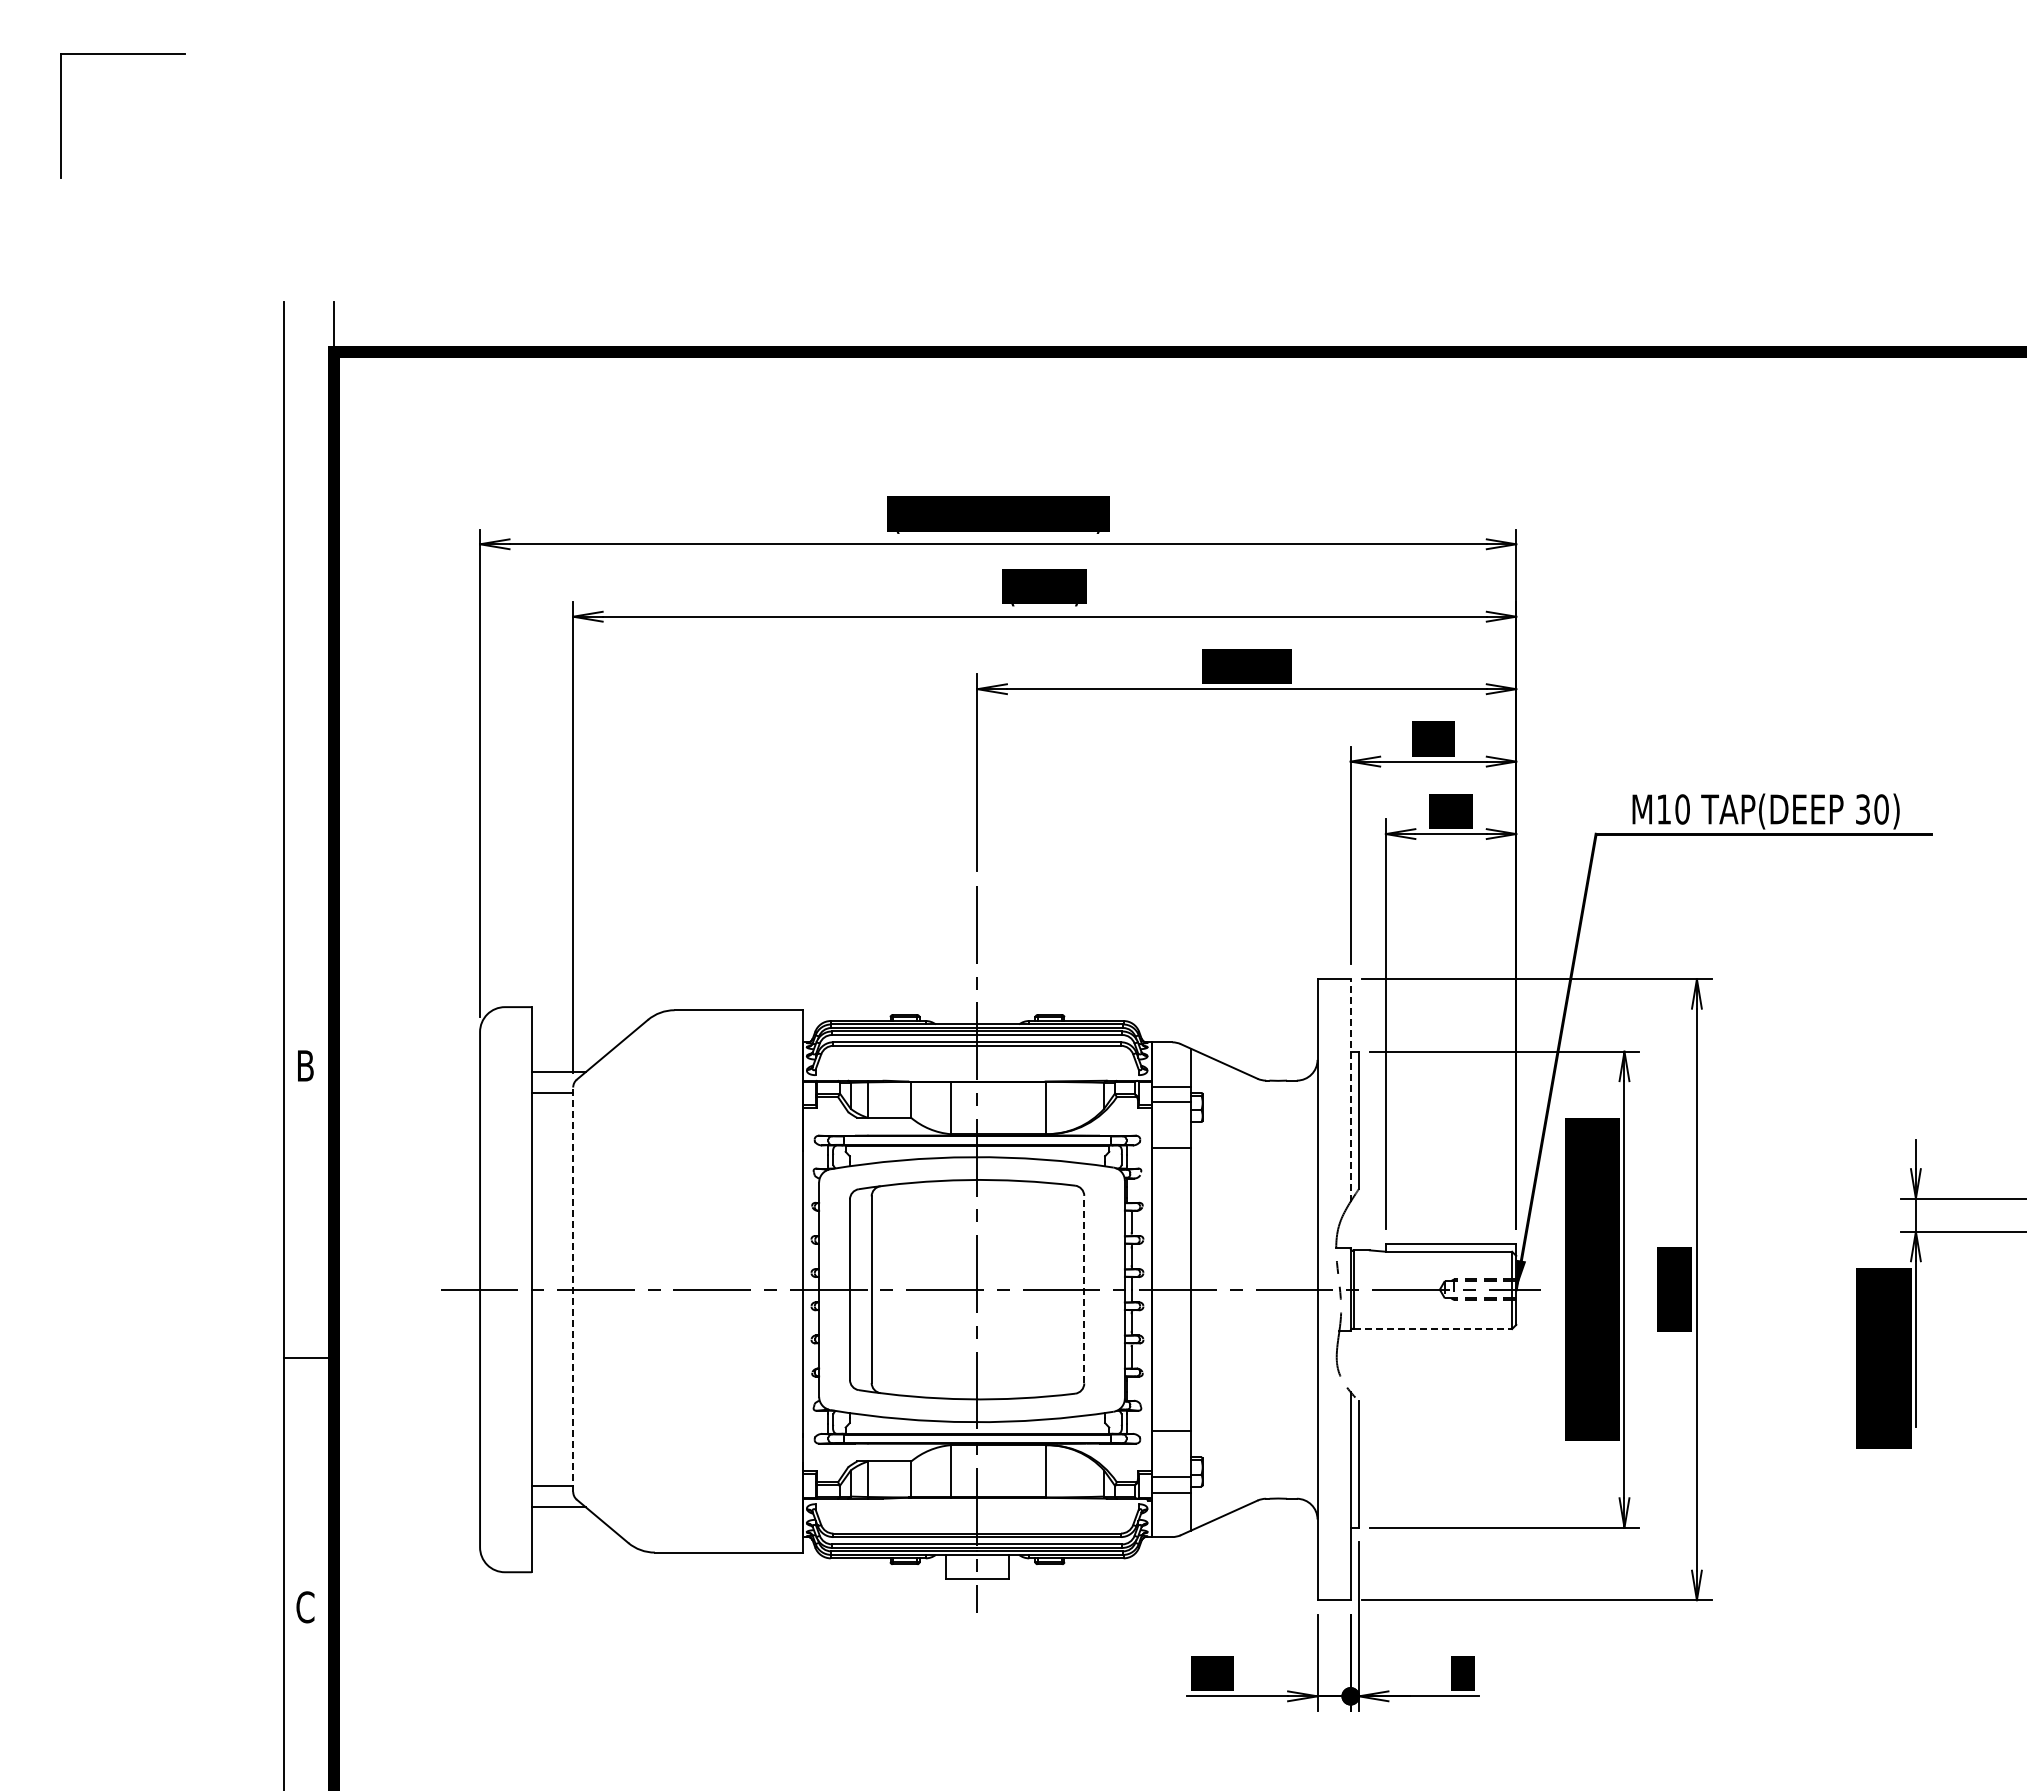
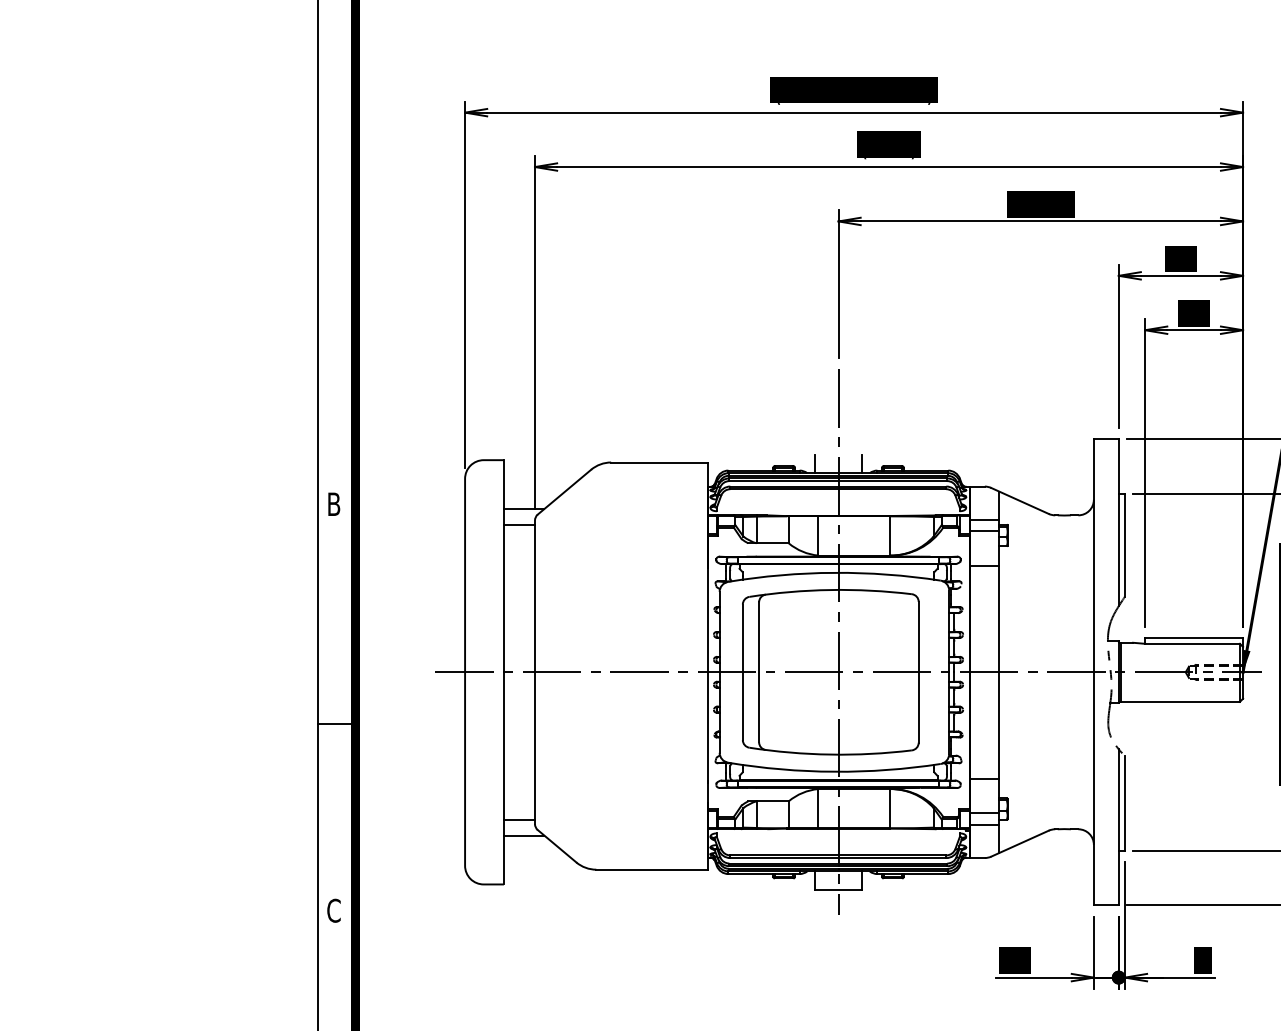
line: (946, 1011) -> (815, 463), added
line: (1008, 1011) -> (861, 463), added
line: (1350, 1089) -> (1118, 522), dashed -> solid
line: (573, 1289) -> (535, 672), dashed -> solid
line: (1084, 1289) -> (918, 672), dashed -> solid
line: (1433, 1329) -> (1180, 702), dashed -> solid

